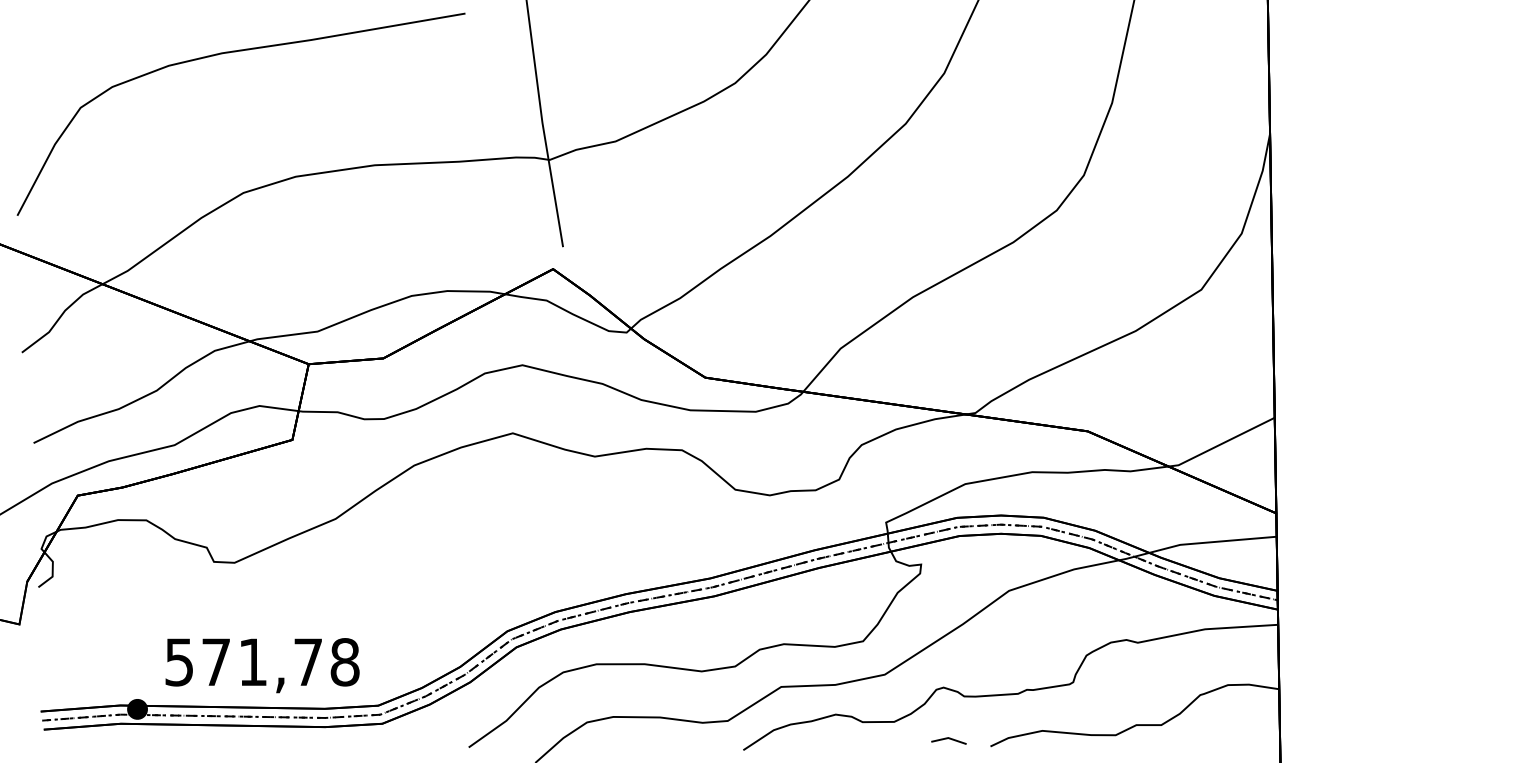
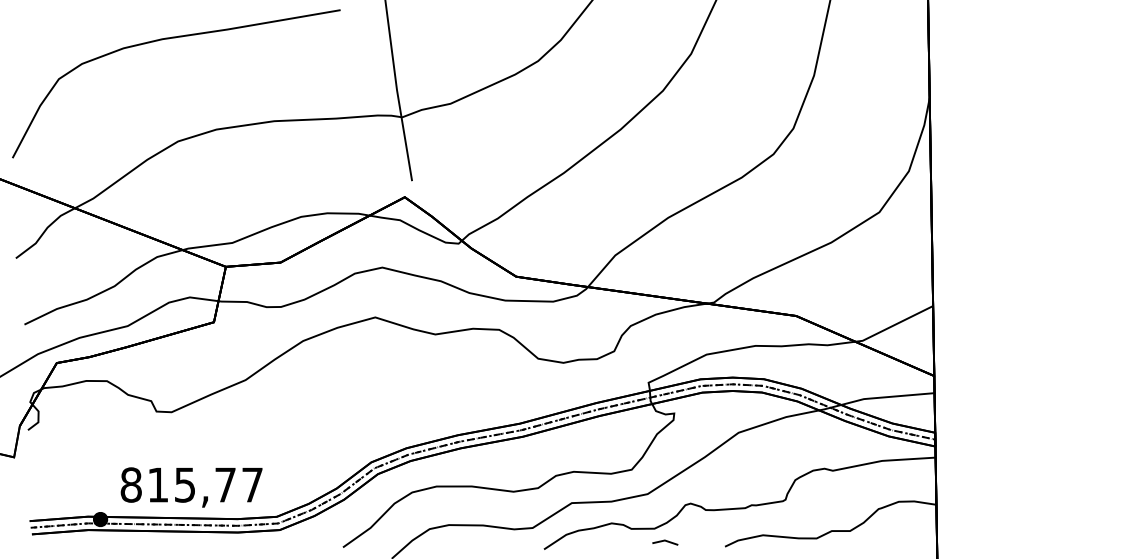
text: (262, 662) -> (192, 485), 571,78 -> 815,77
line: (947, 739) -> (664, 541), moved

